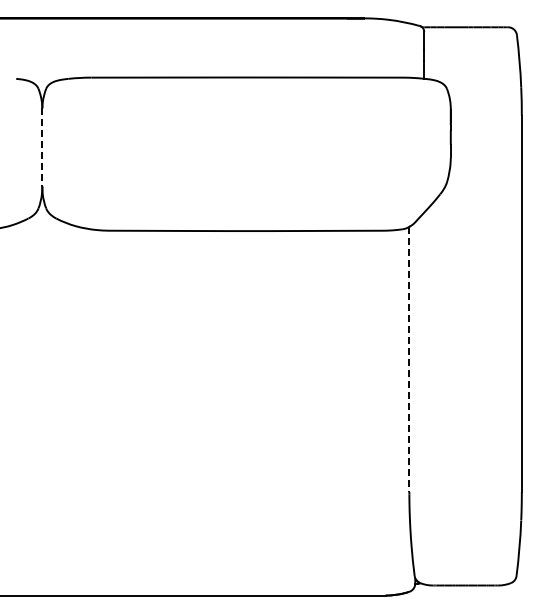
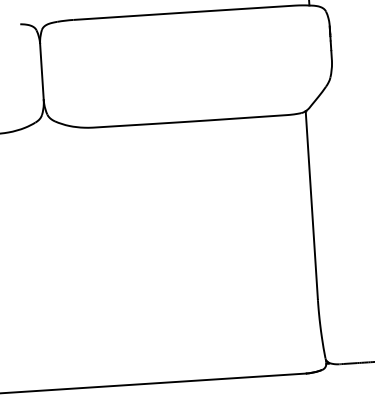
line: (42, 147) -> (42, 71), dashed -> solid
line: (409, 359) -> (311, 205), dashed -> solid

